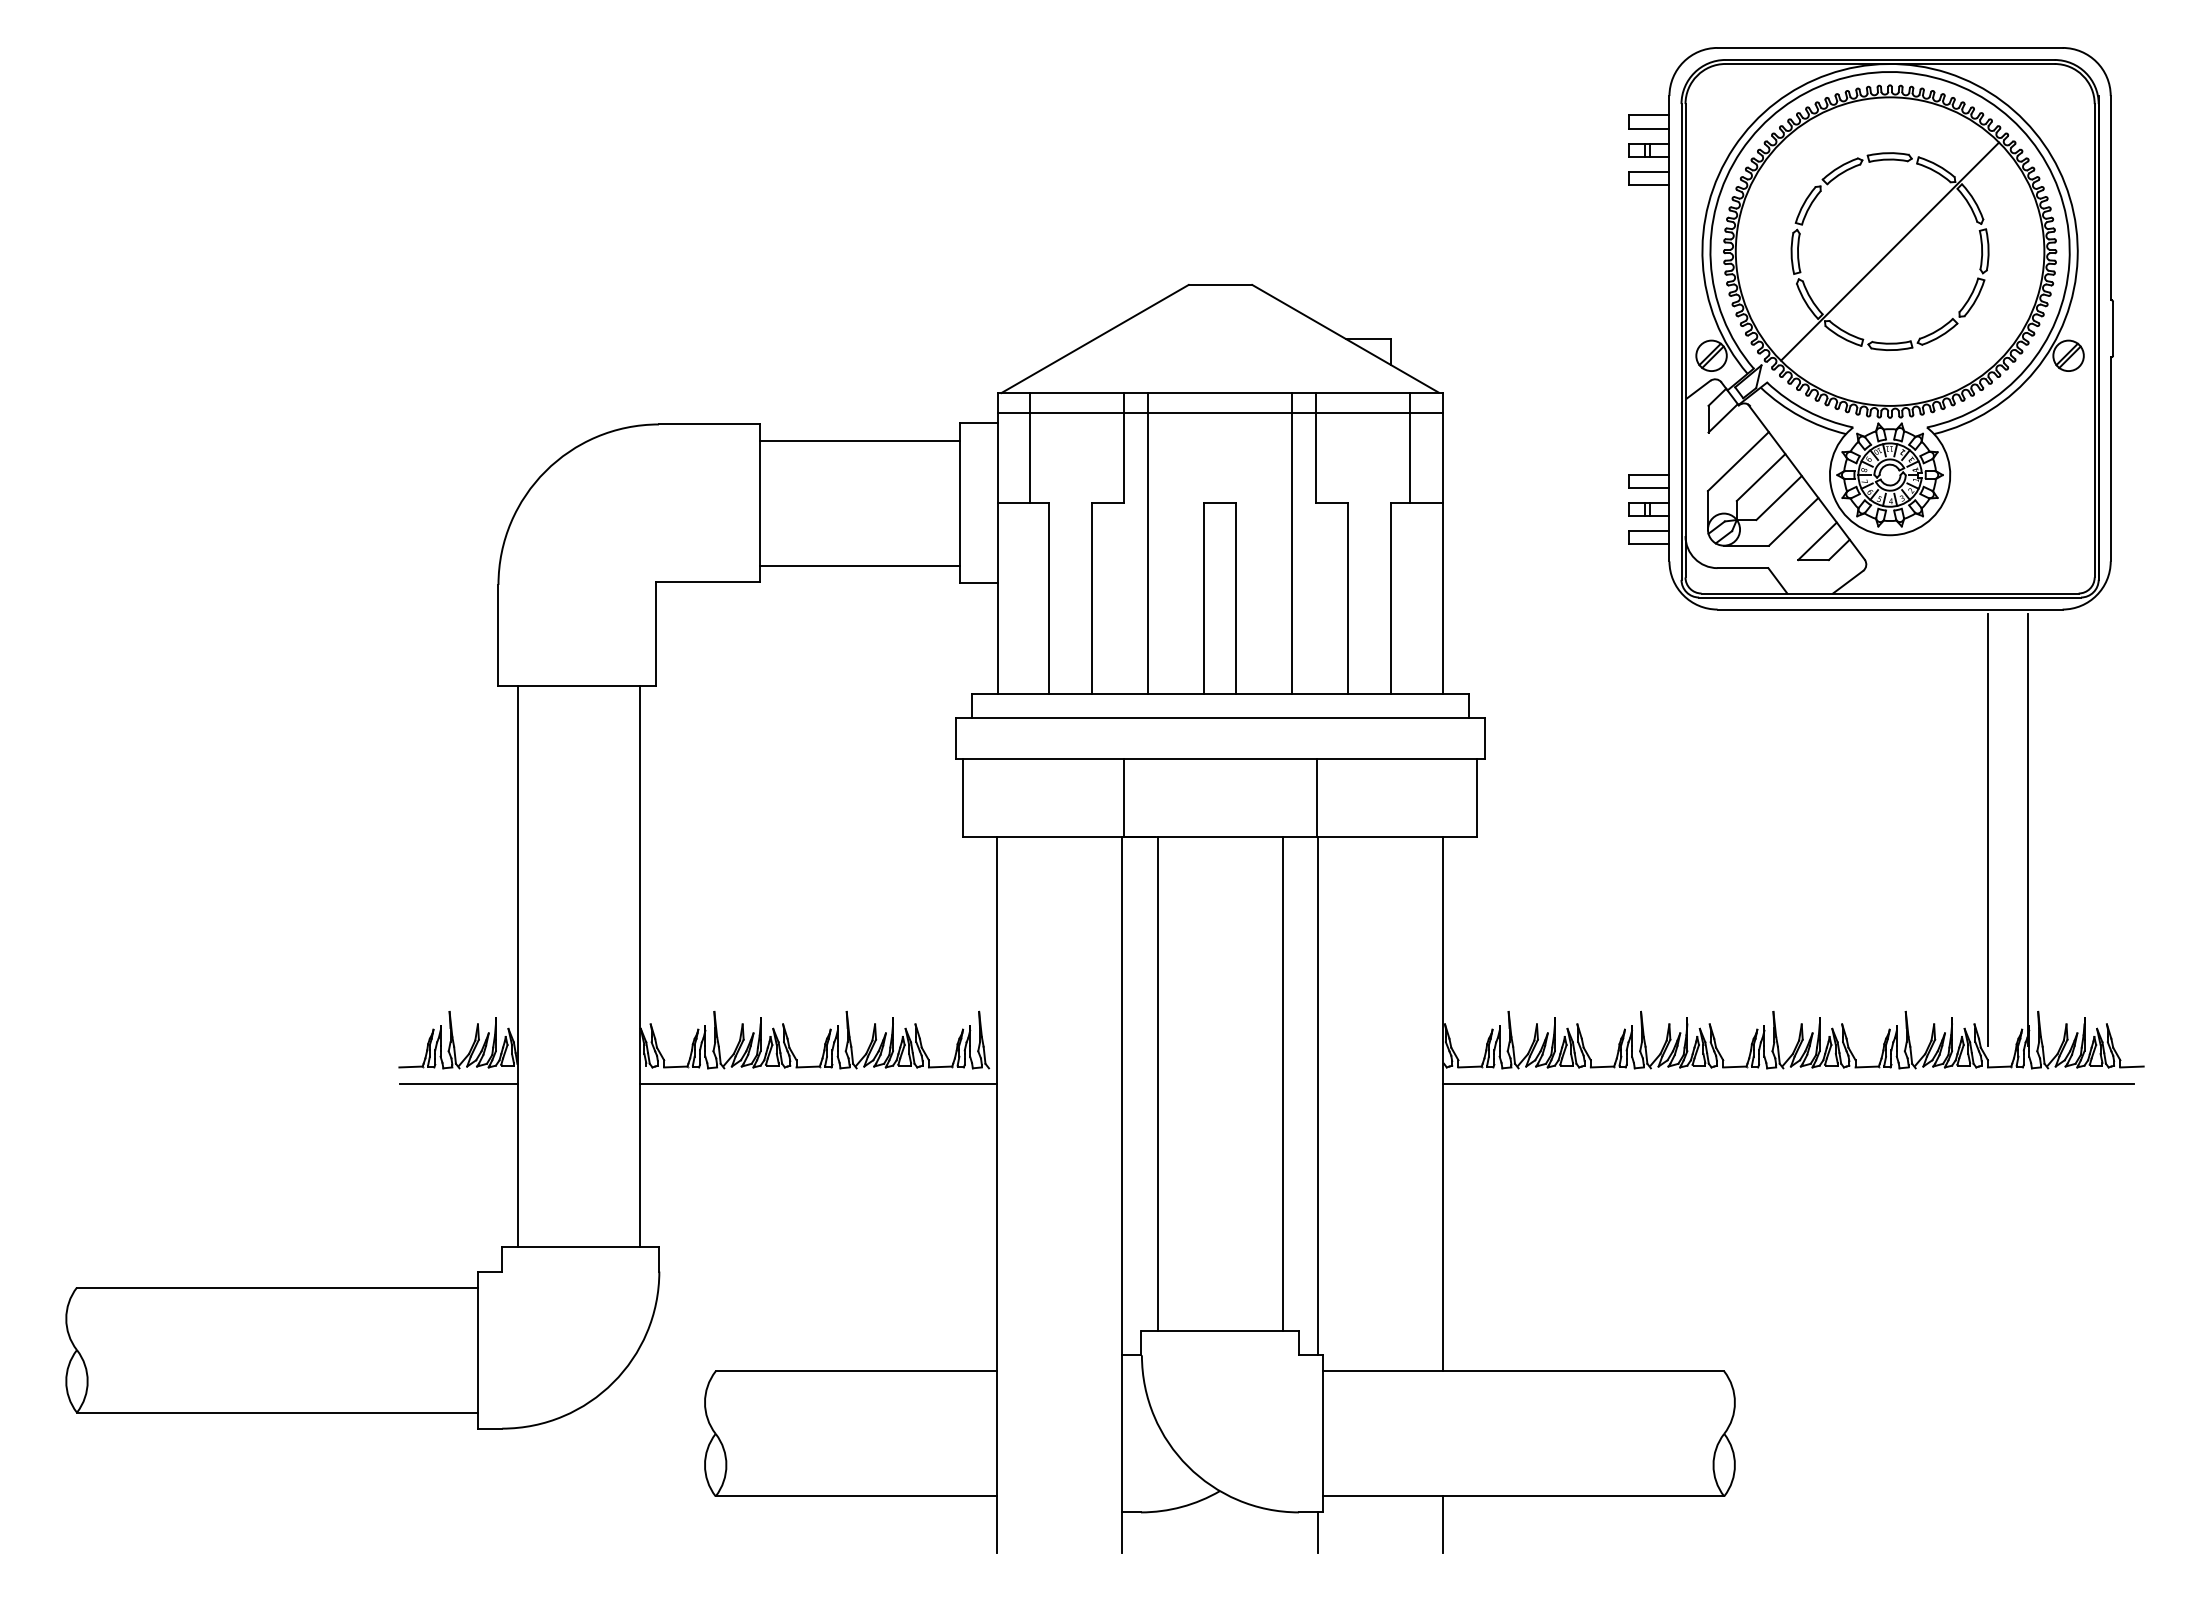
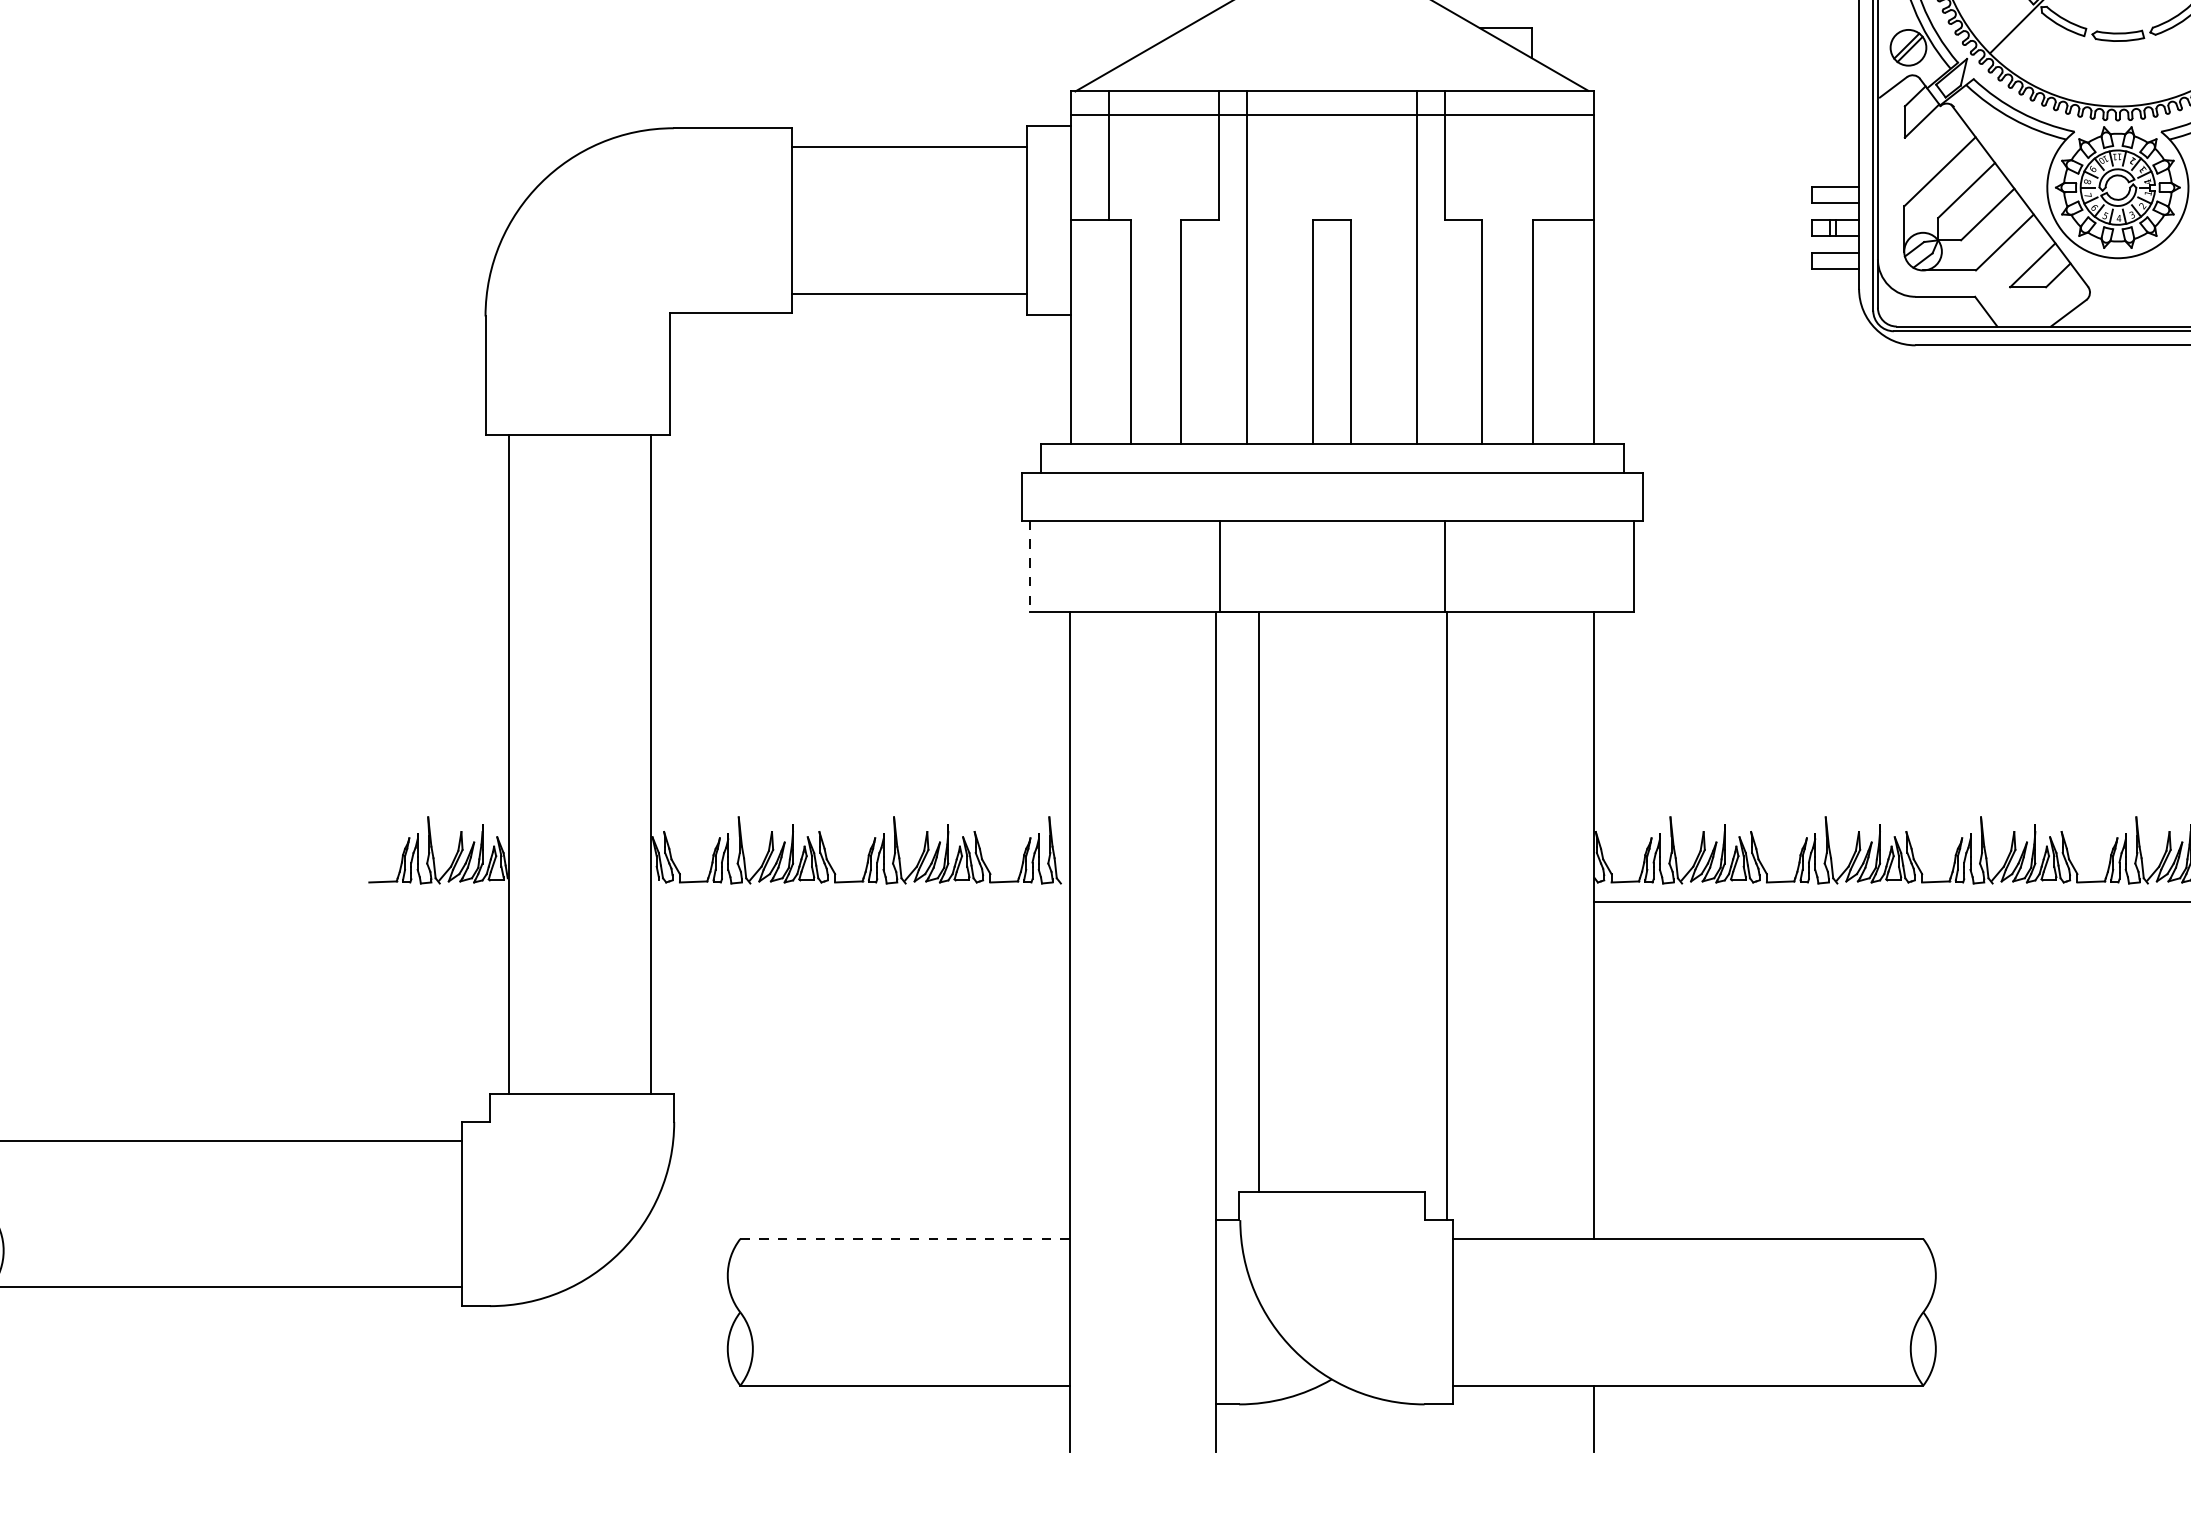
line: (1410, 448) -> (1555, 156), removed
line: (962, 797) -> (1029, 565), solid -> dashed
line: (459, 1083) -> (439, 901), removed
line: (817, 1083) -> (859, 901), removed
line: (1282, 1083) -> (1405, 901), removed
line: (856, 1371) -> (905, 1239), solid -> dashed
line: (1318, 1532) -> (1447, 1427), removed

